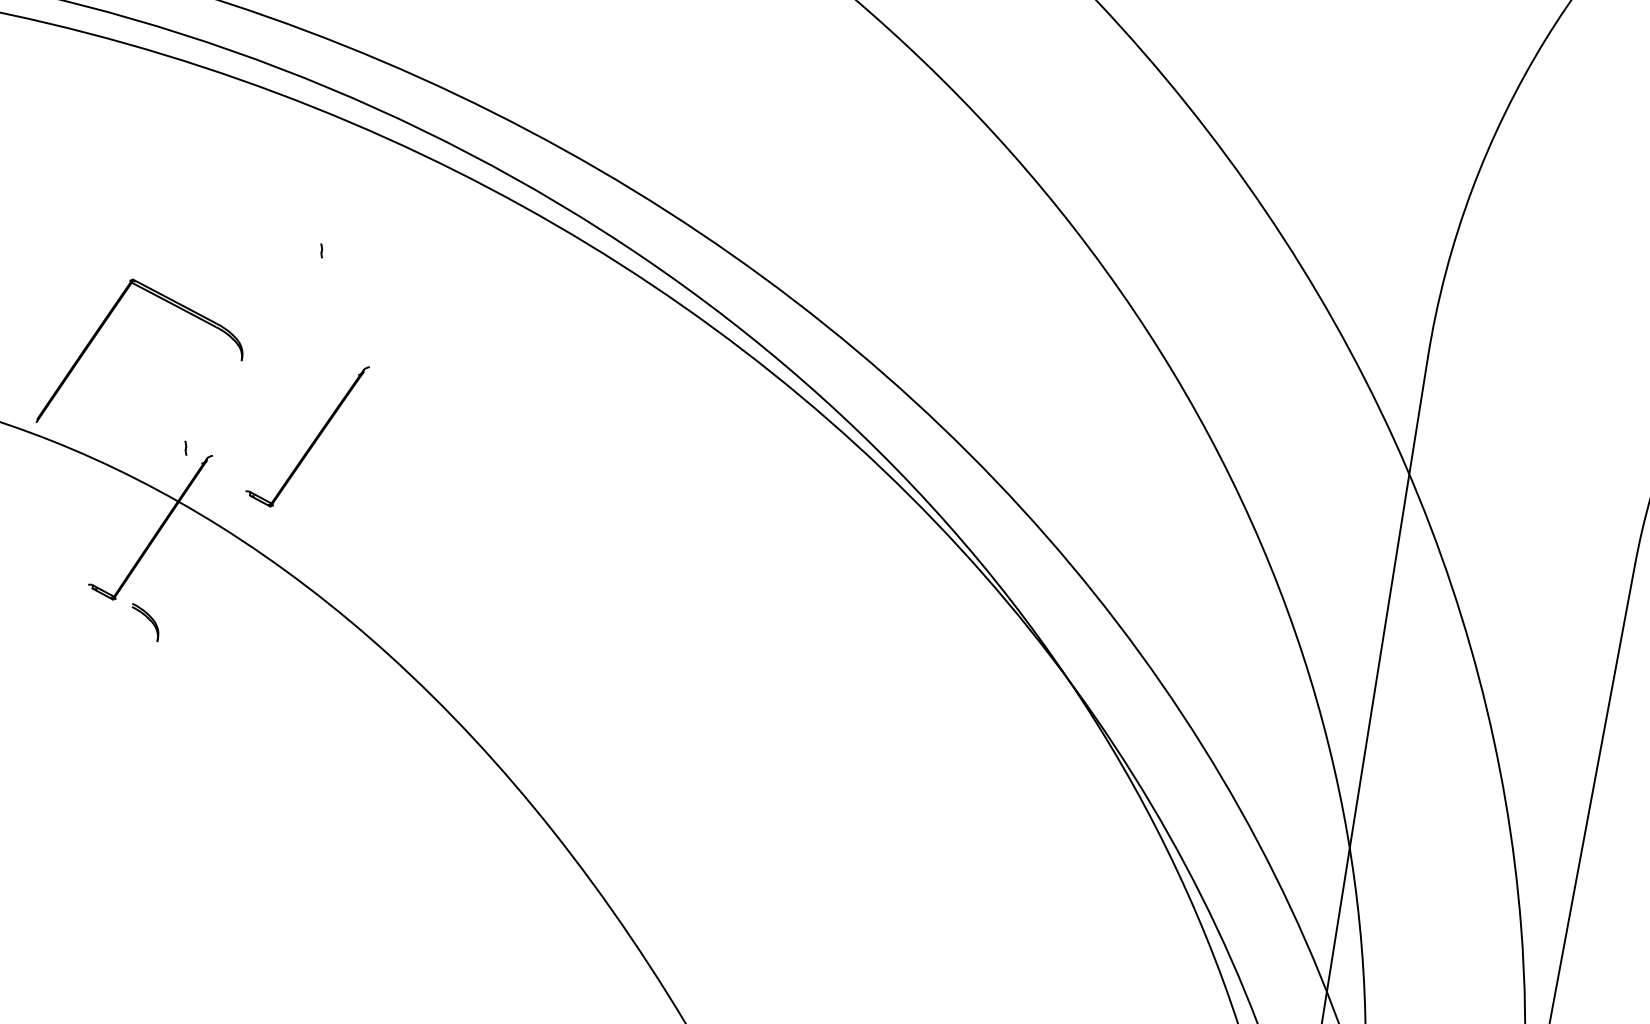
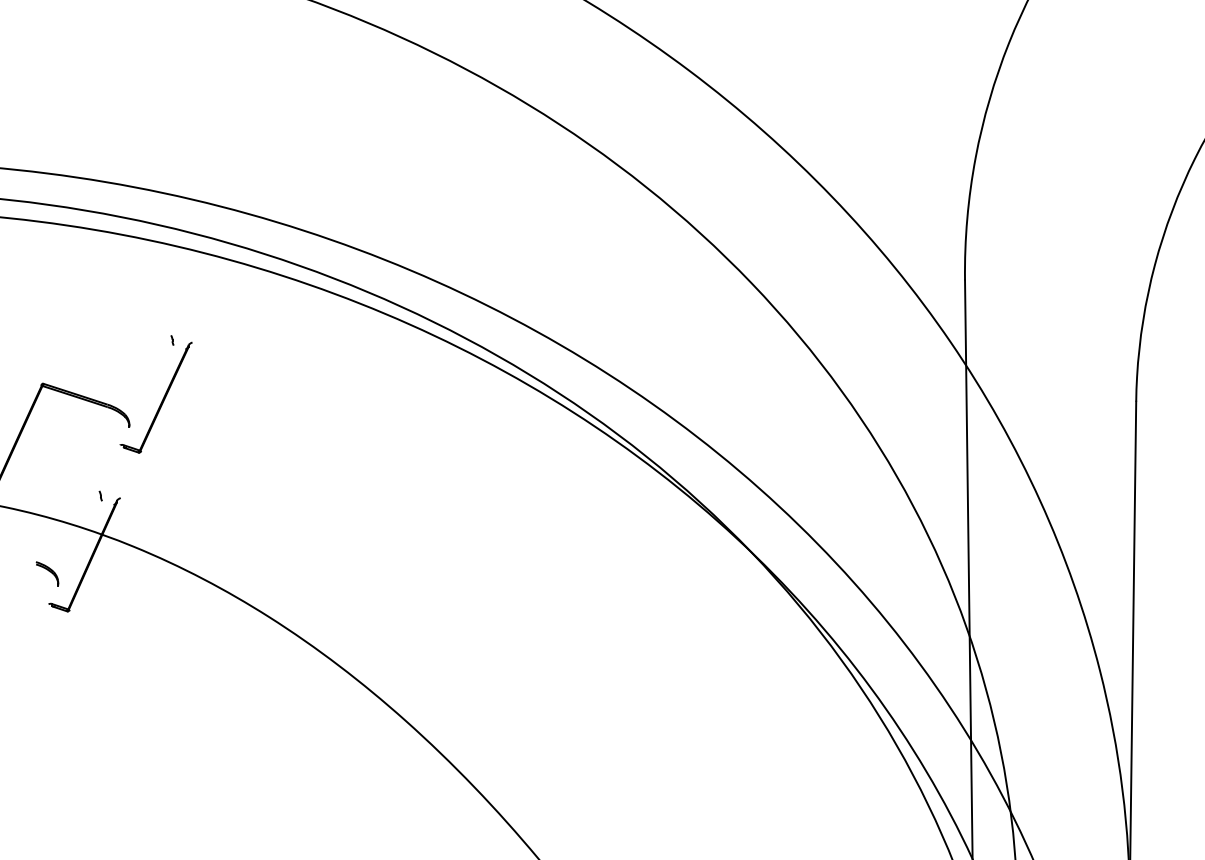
part: (313, 439) -> (161, 400), moved
part: (145, 622) -> (47, 573), moved

